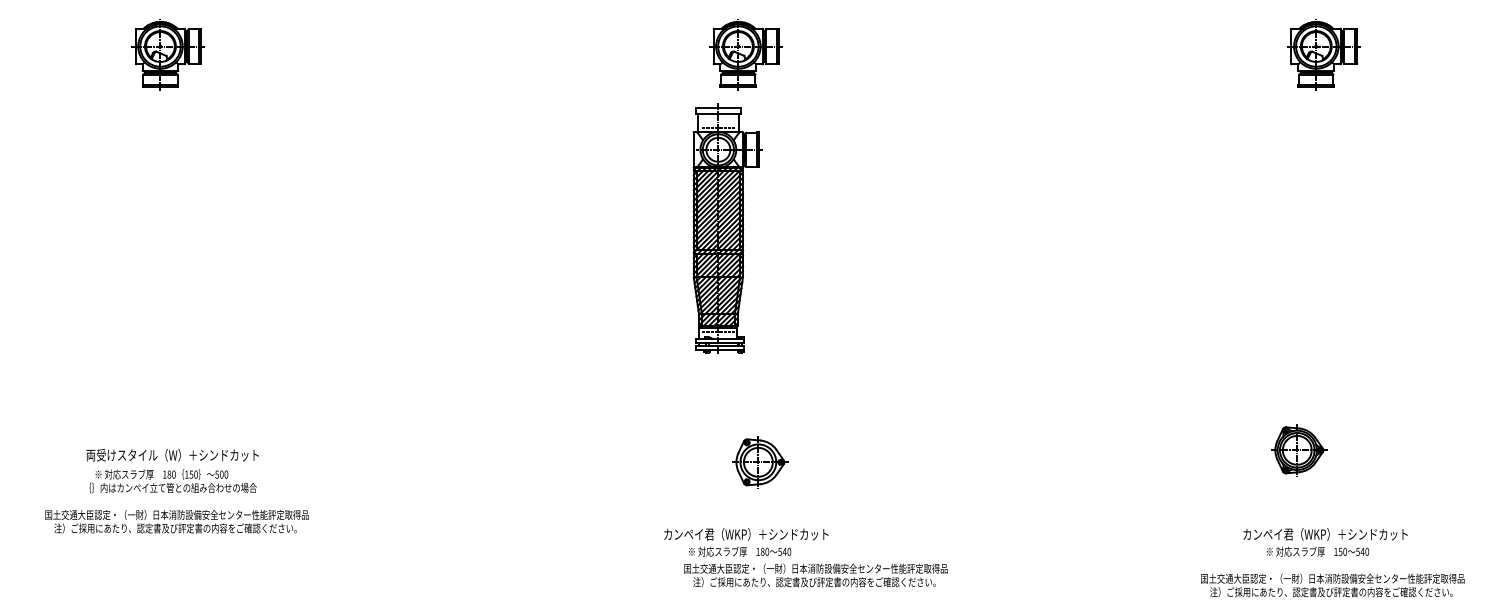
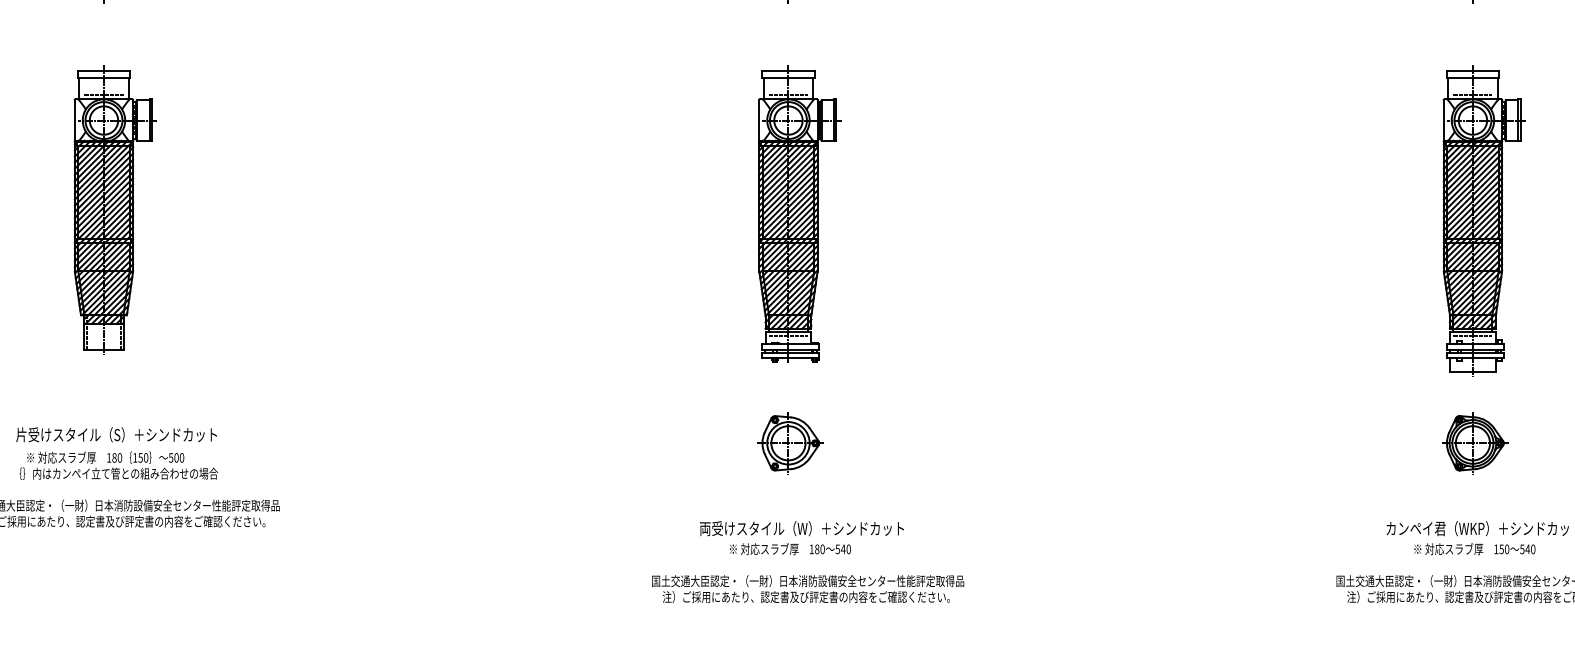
part: (727, 228) -> (799, 213), moved
part: (169, 265) -> (114, 210), added
part: (1325, 274) -> (1483, 220), added
part: (1299, 450) -> (1475, 443), moved
text: (172, 454) -> (118, 434), 両受けスタイル（W）＋シンドカット -> 片受けスタイル（S）＋シンドカット
part: (760, 462) -> (790, 443), moved
text: (749, 534) -> (801, 528), カンペイ君（WKP）＋シンドカット -> 両受けスタイル（W）＋シンドカット
text: (815, 575) -> (807, 589), moved

